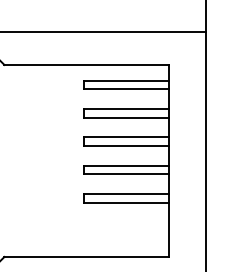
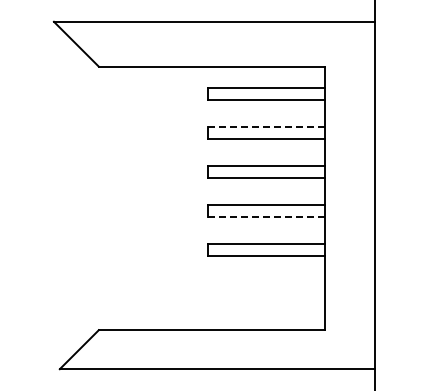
line: (126, 109) -> (266, 127), solid -> dashed
line: (126, 174) -> (266, 216), solid -> dashed

